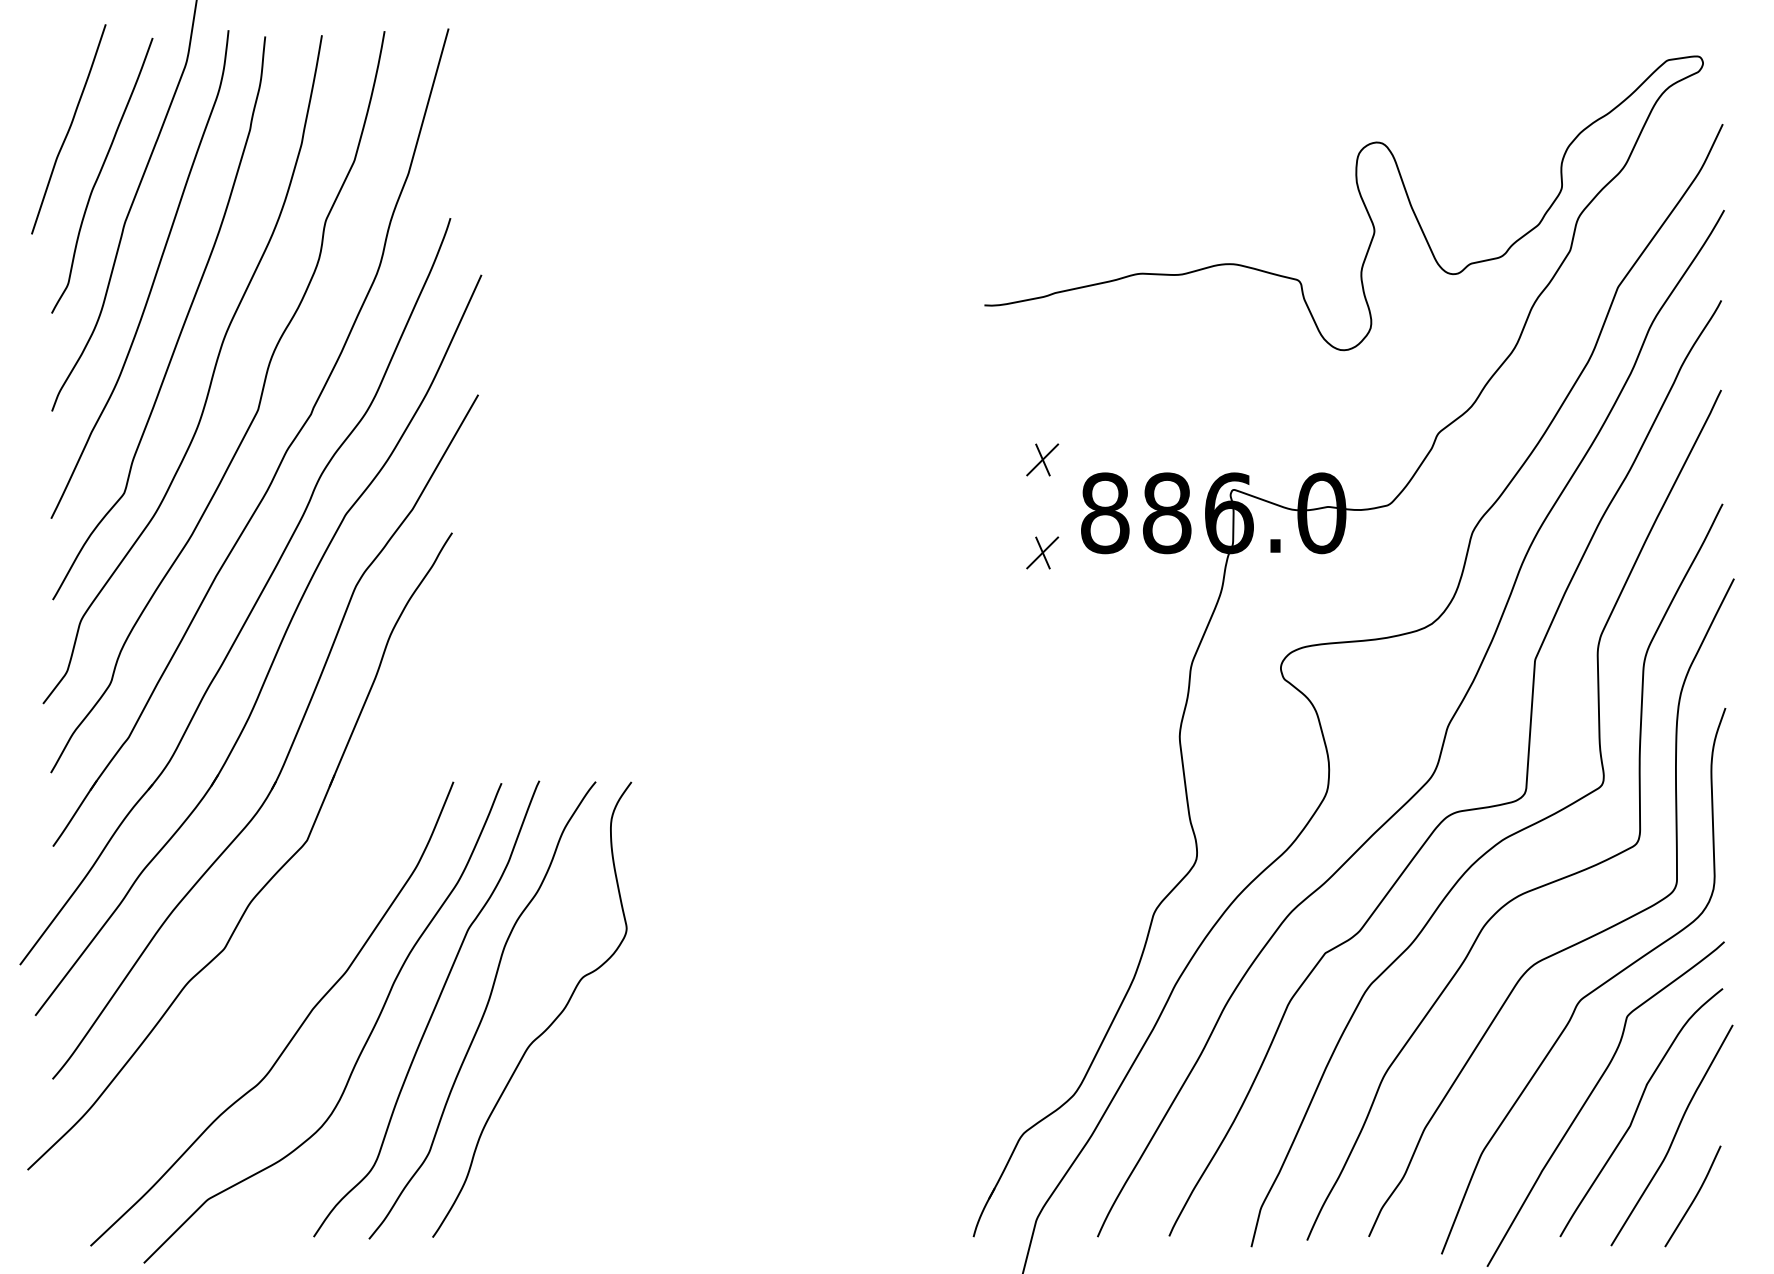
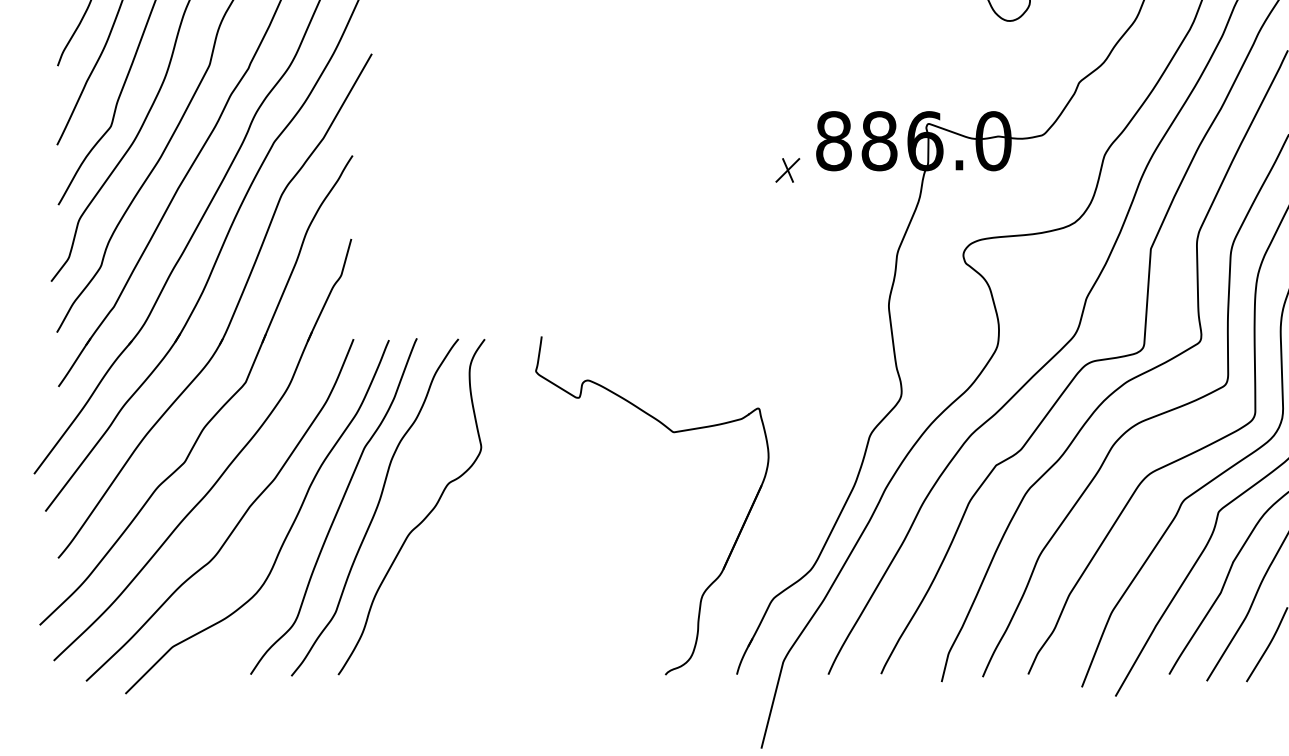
part: (1042, 459) -> (787, 101), removed
part: (888, 909) -> (674, 433), added
part: (278, 959) -> (224, 470), added

